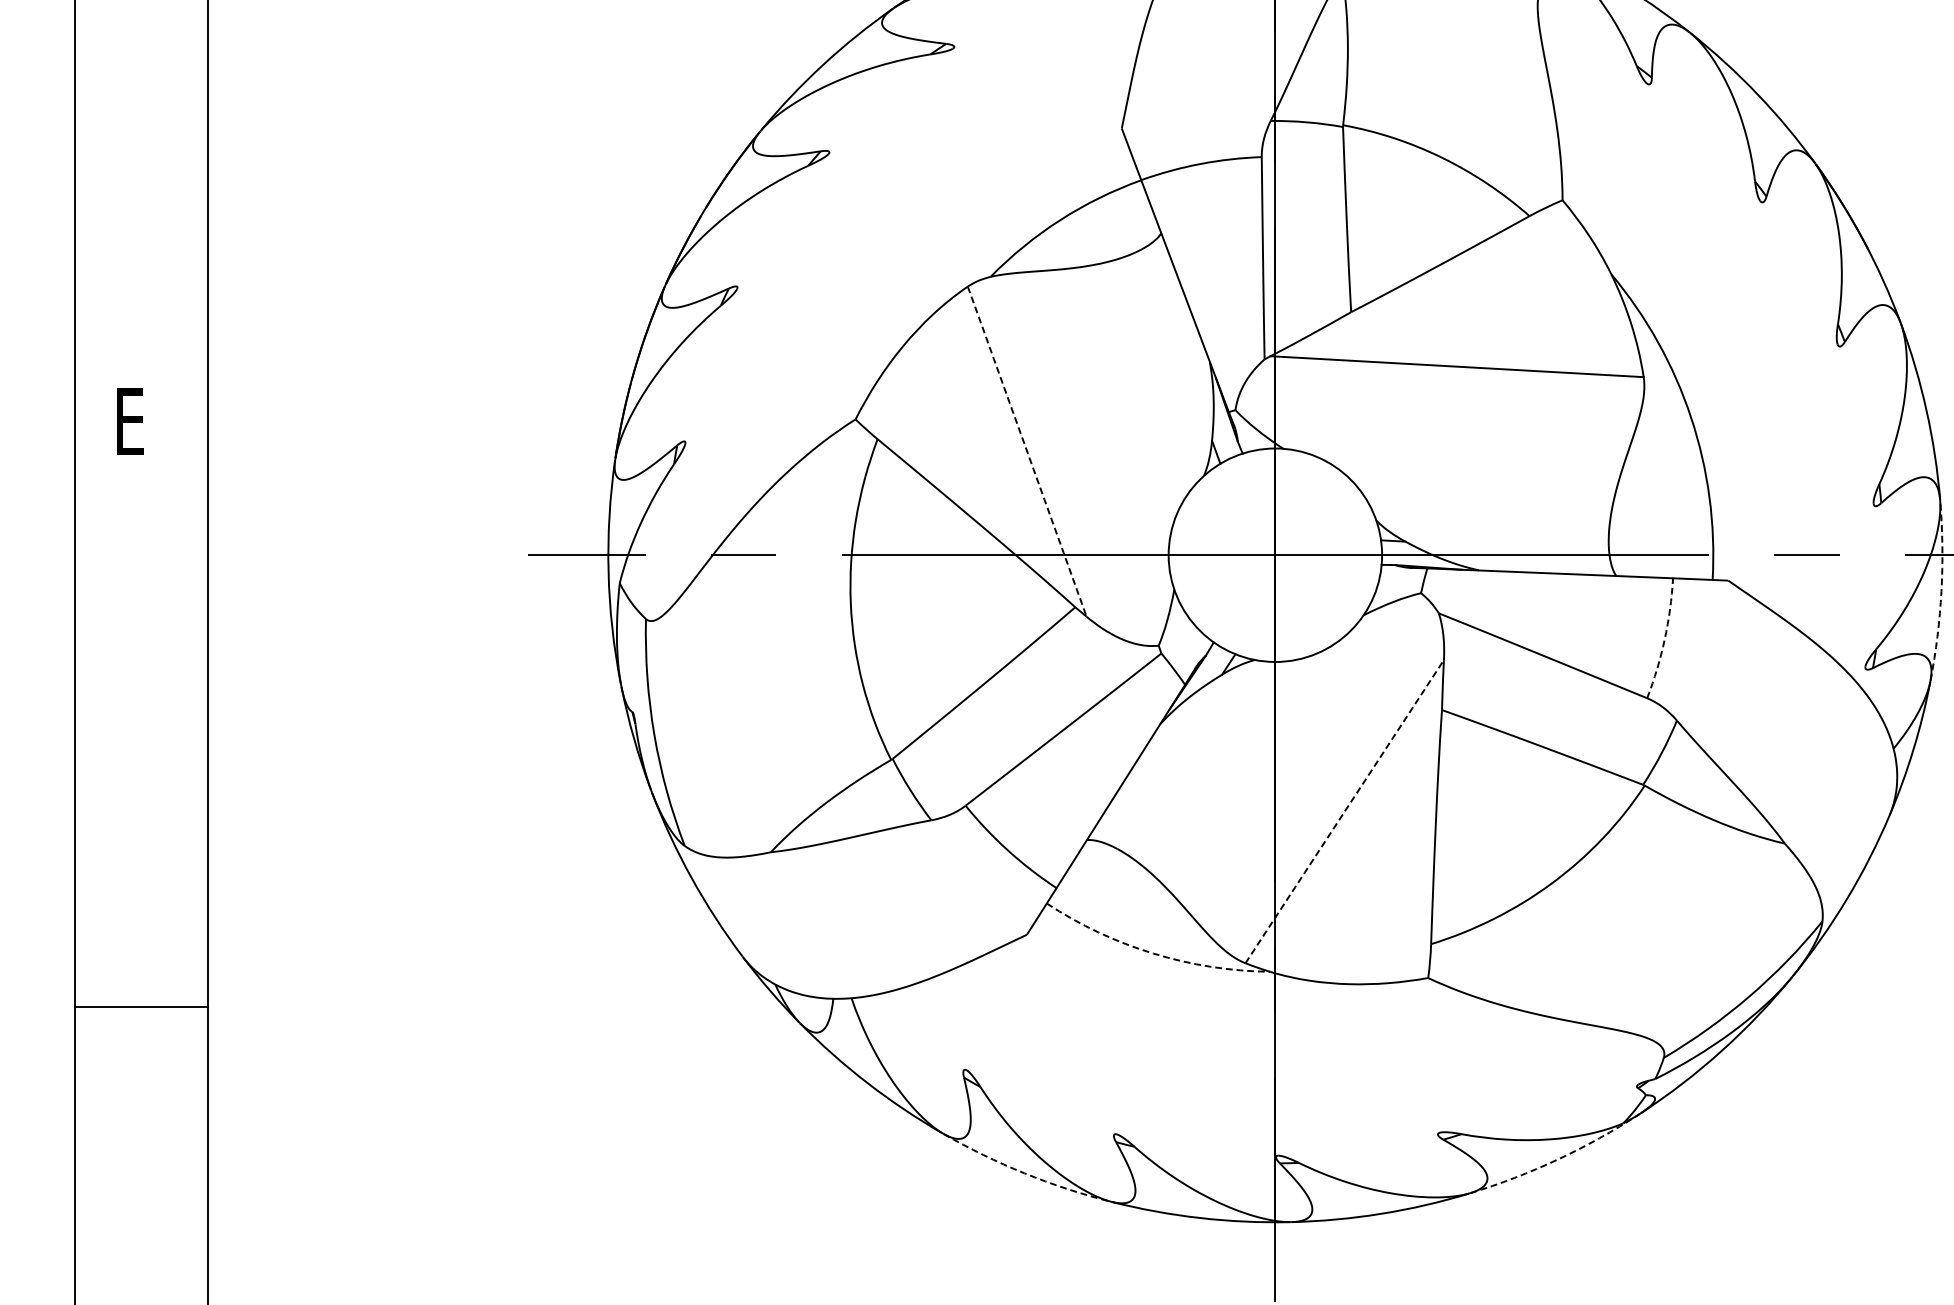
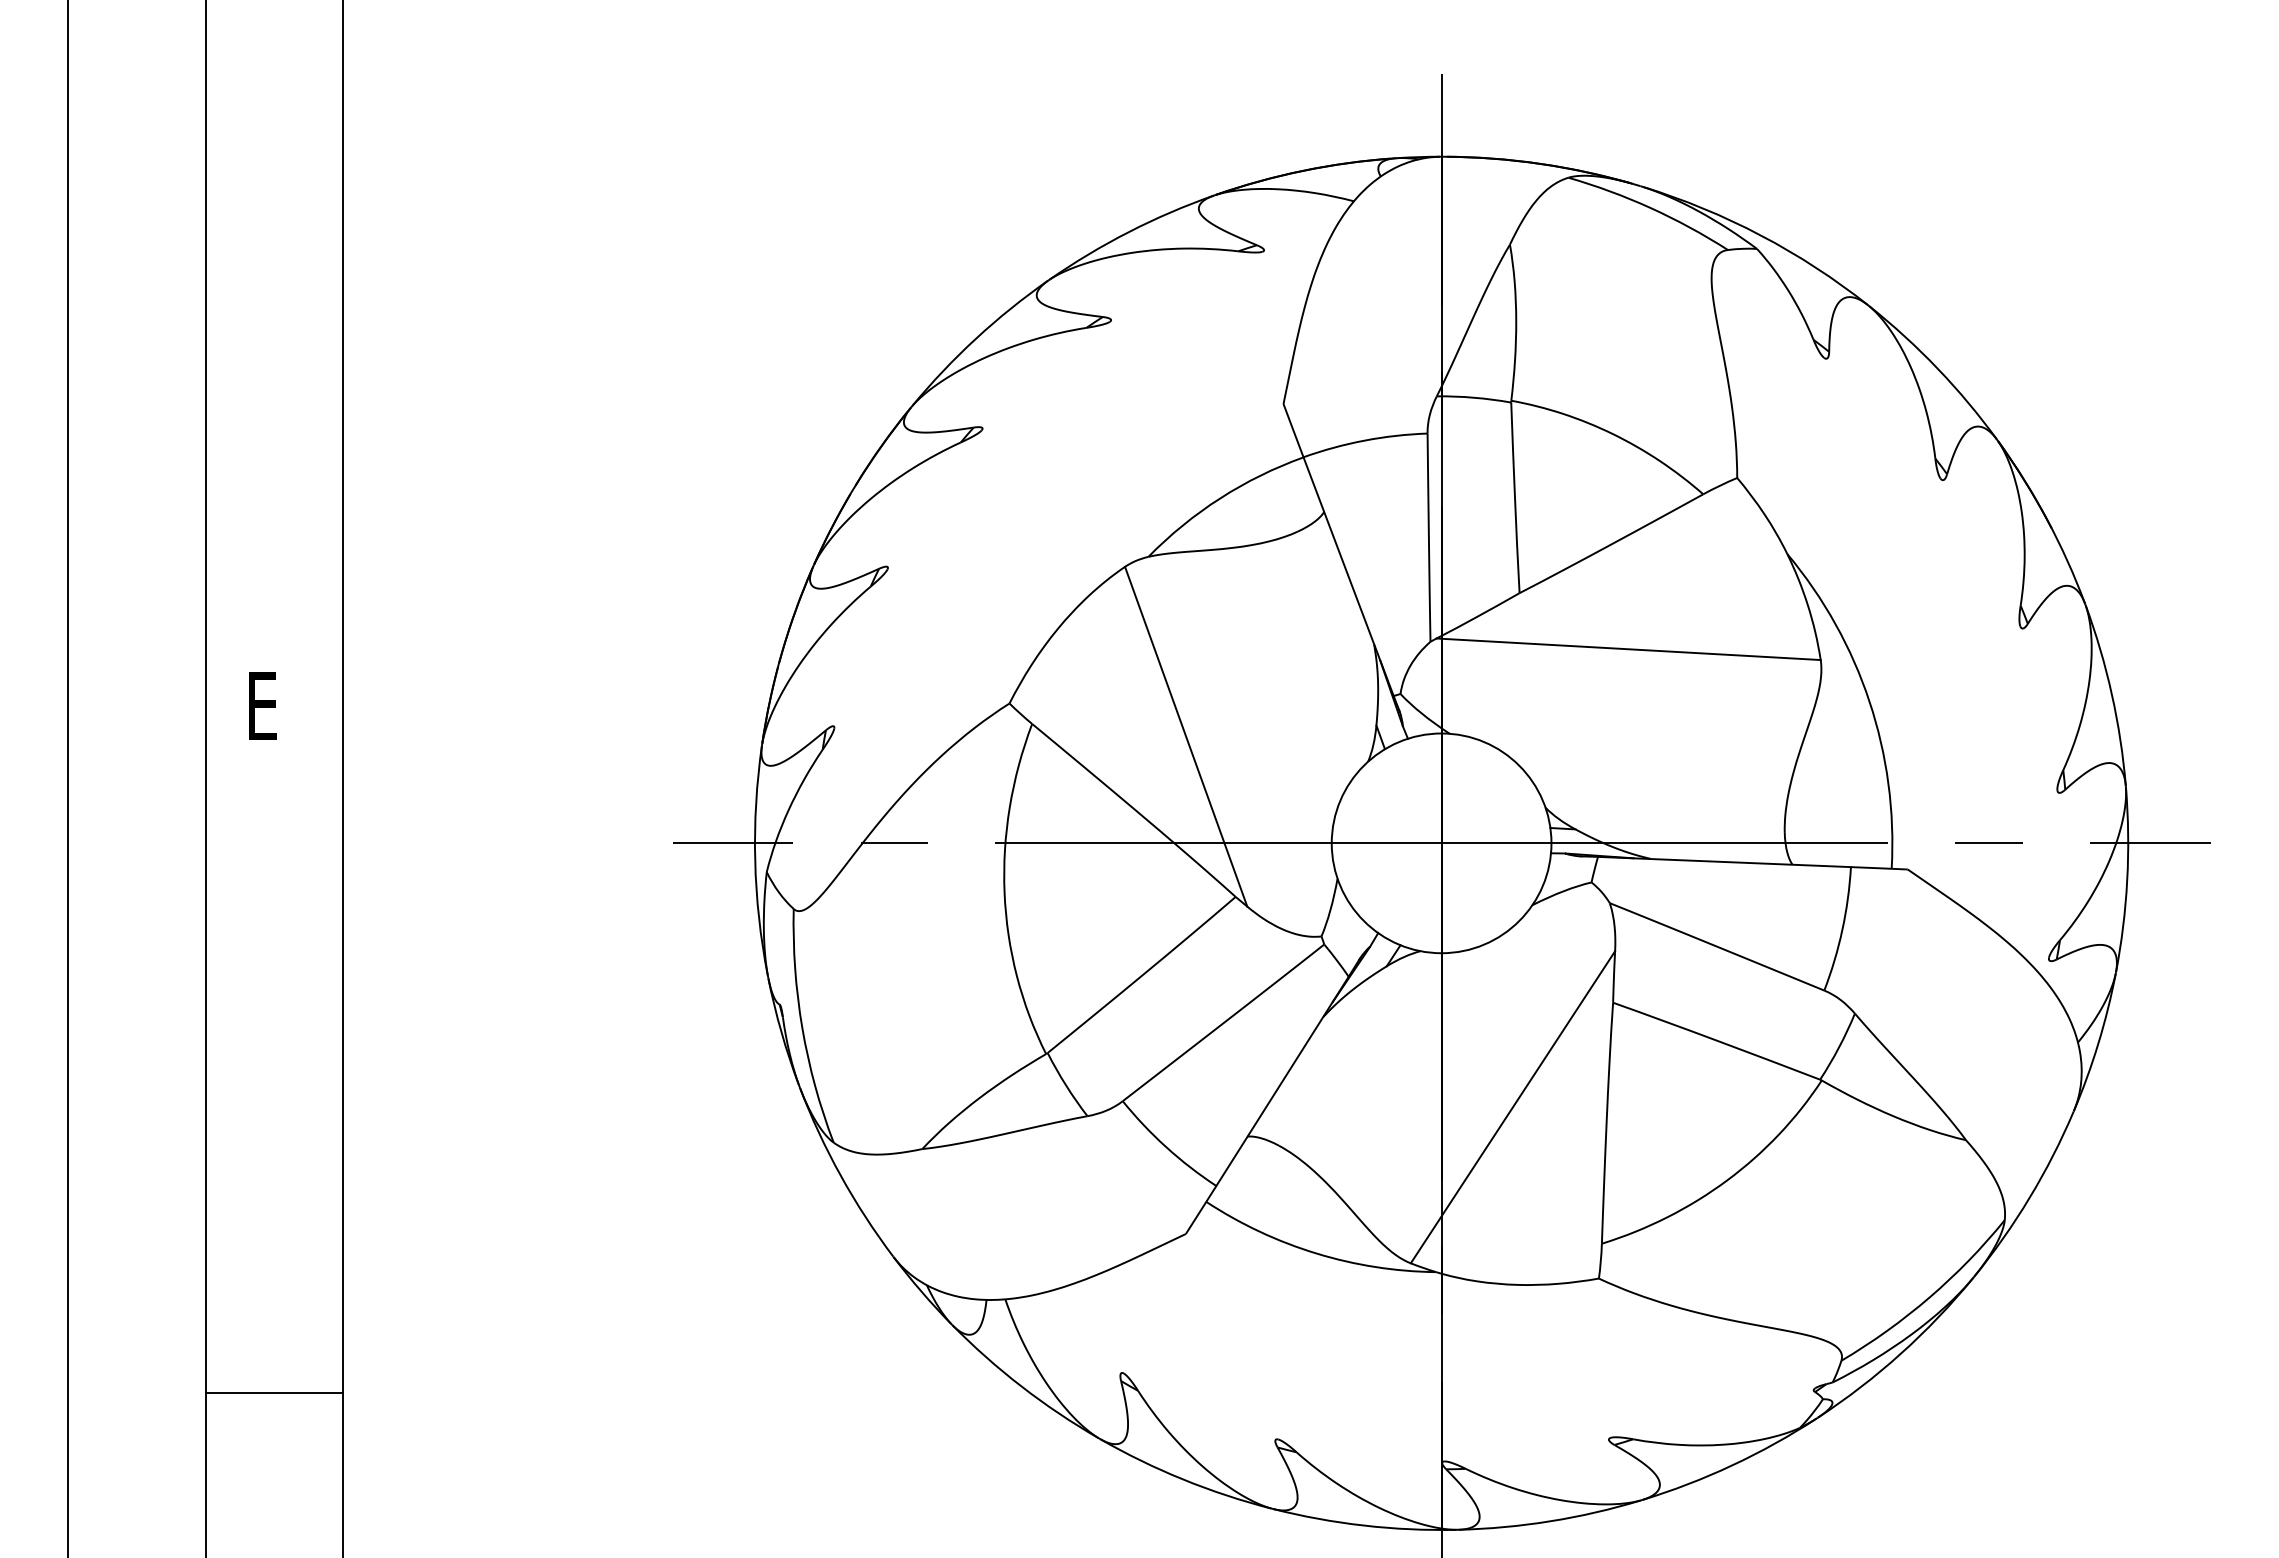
line: (1027, 451) -> (1186, 736), dashed -> solid
arc: (1941, 591) -> (2127, 880), dashed -> solid
arc: (1664, 638) -> (1842, 929), dashed -> solid
line: (1345, 810) -> (1513, 1106), dashed -> solid
arc: (1153, 953) -> (1316, 1253), dashed -> solid
line: (141, 1007) -> (274, 1392), moved
arc: (1557, 1159) -> (1732, 1465), dashed -> solid
arc: (1024, 1173) -> (1183, 1479), dashed -> solid

